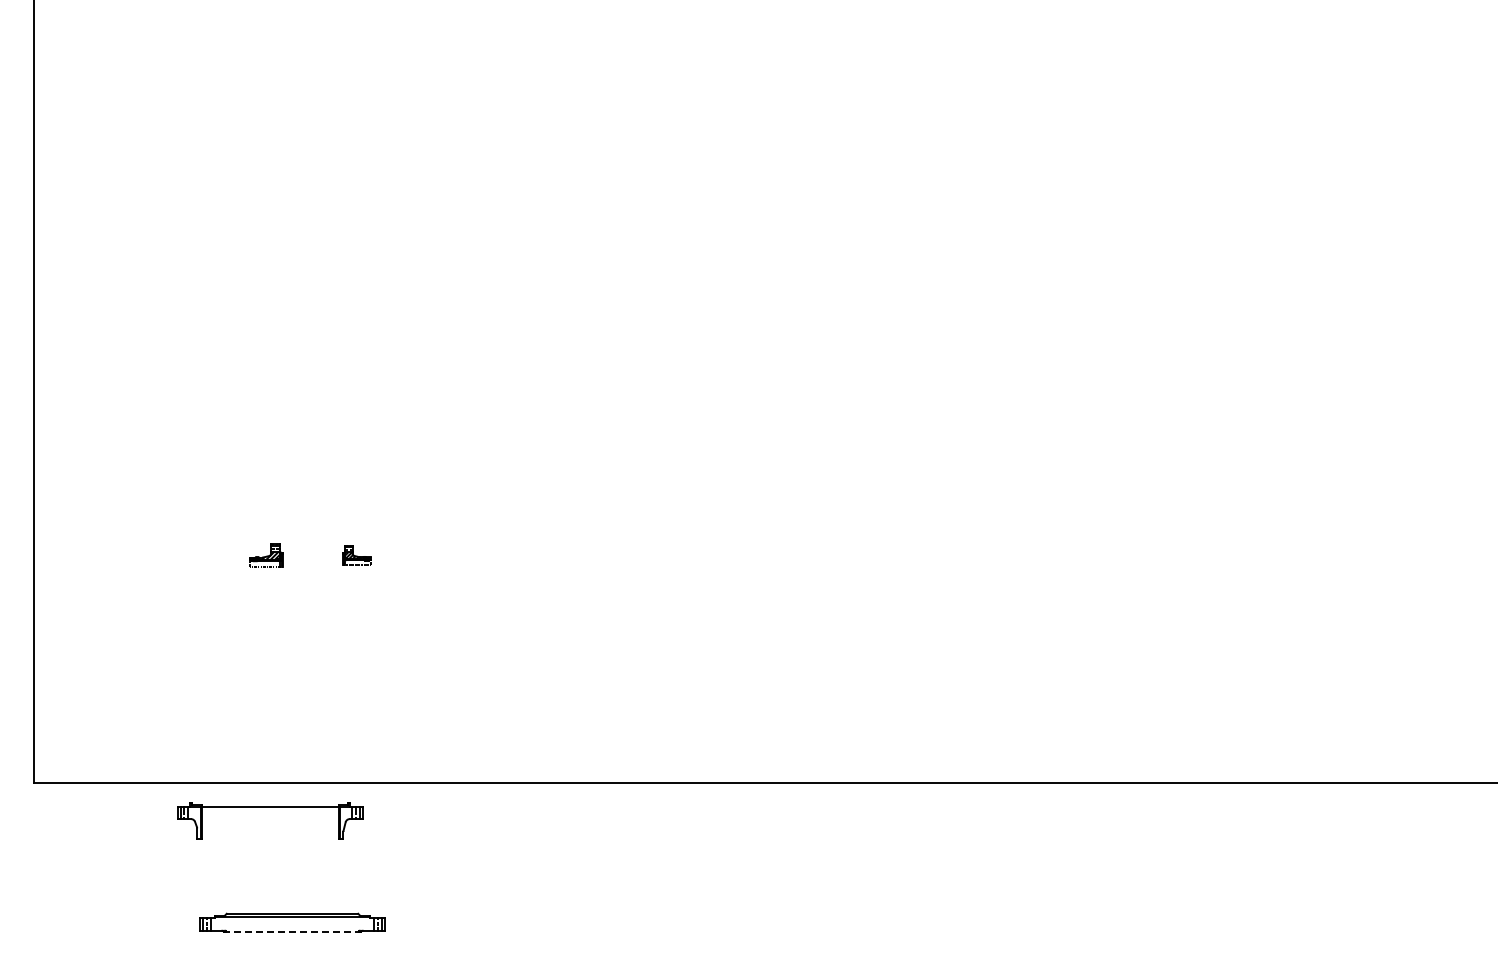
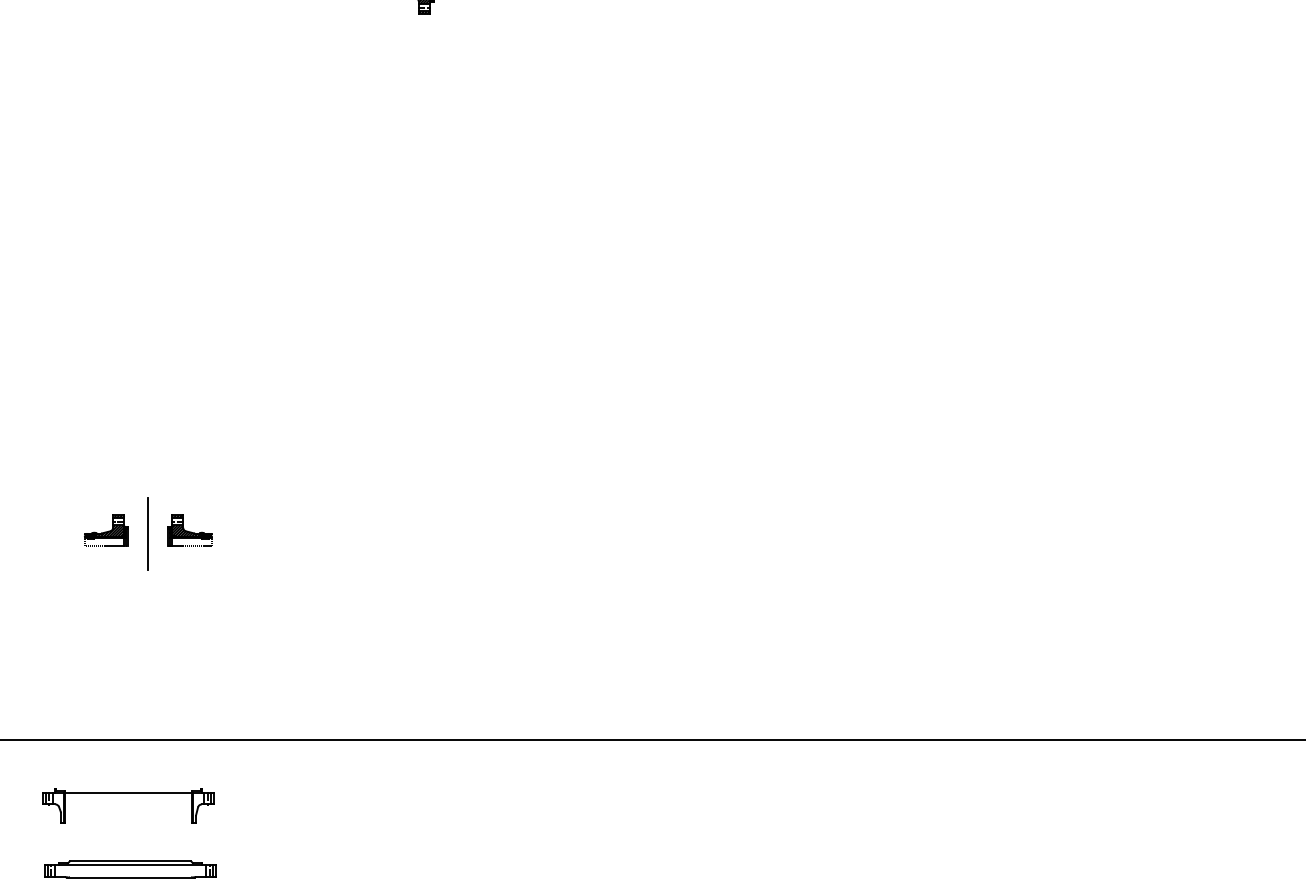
part: (266, 555) -> (106, 530), size x1.43
part: (356, 555) -> (189, 530), size x1.67
line: (311, 558) -> (148, 533), added
part: (270, 807) -> (128, 793), moved
line: (293, 931) -> (131, 877), dashed -> solid

